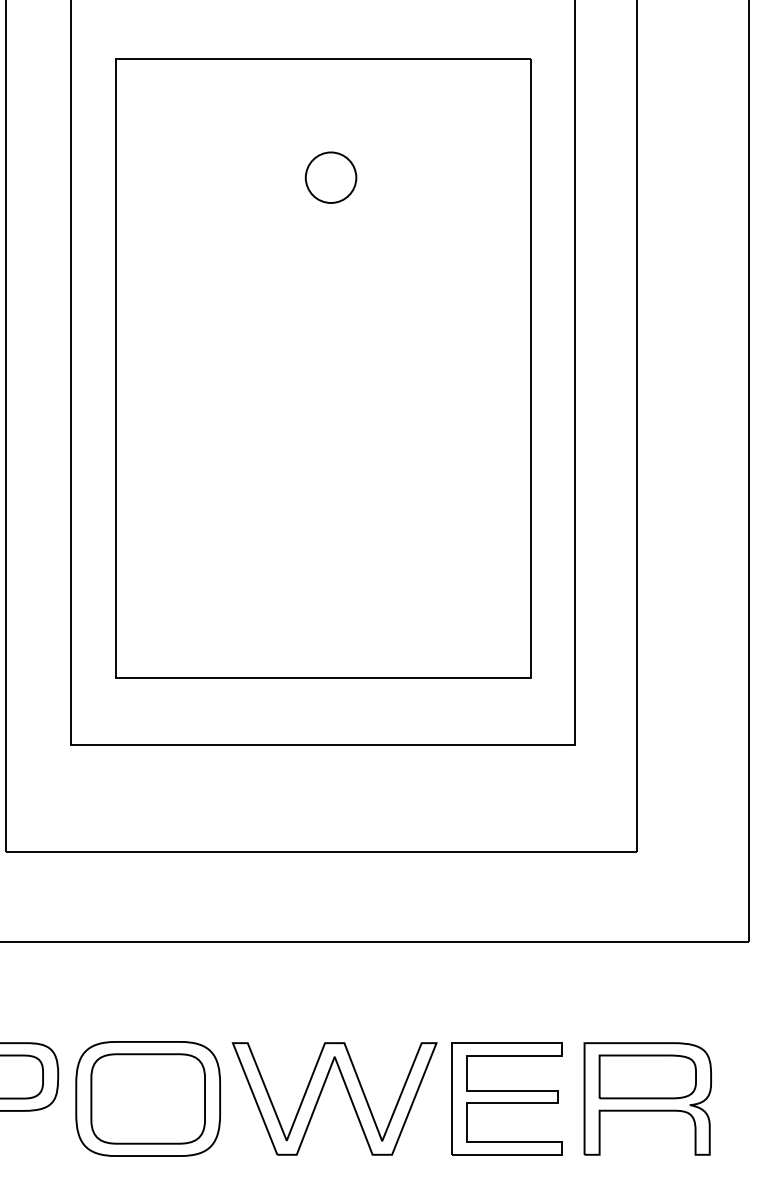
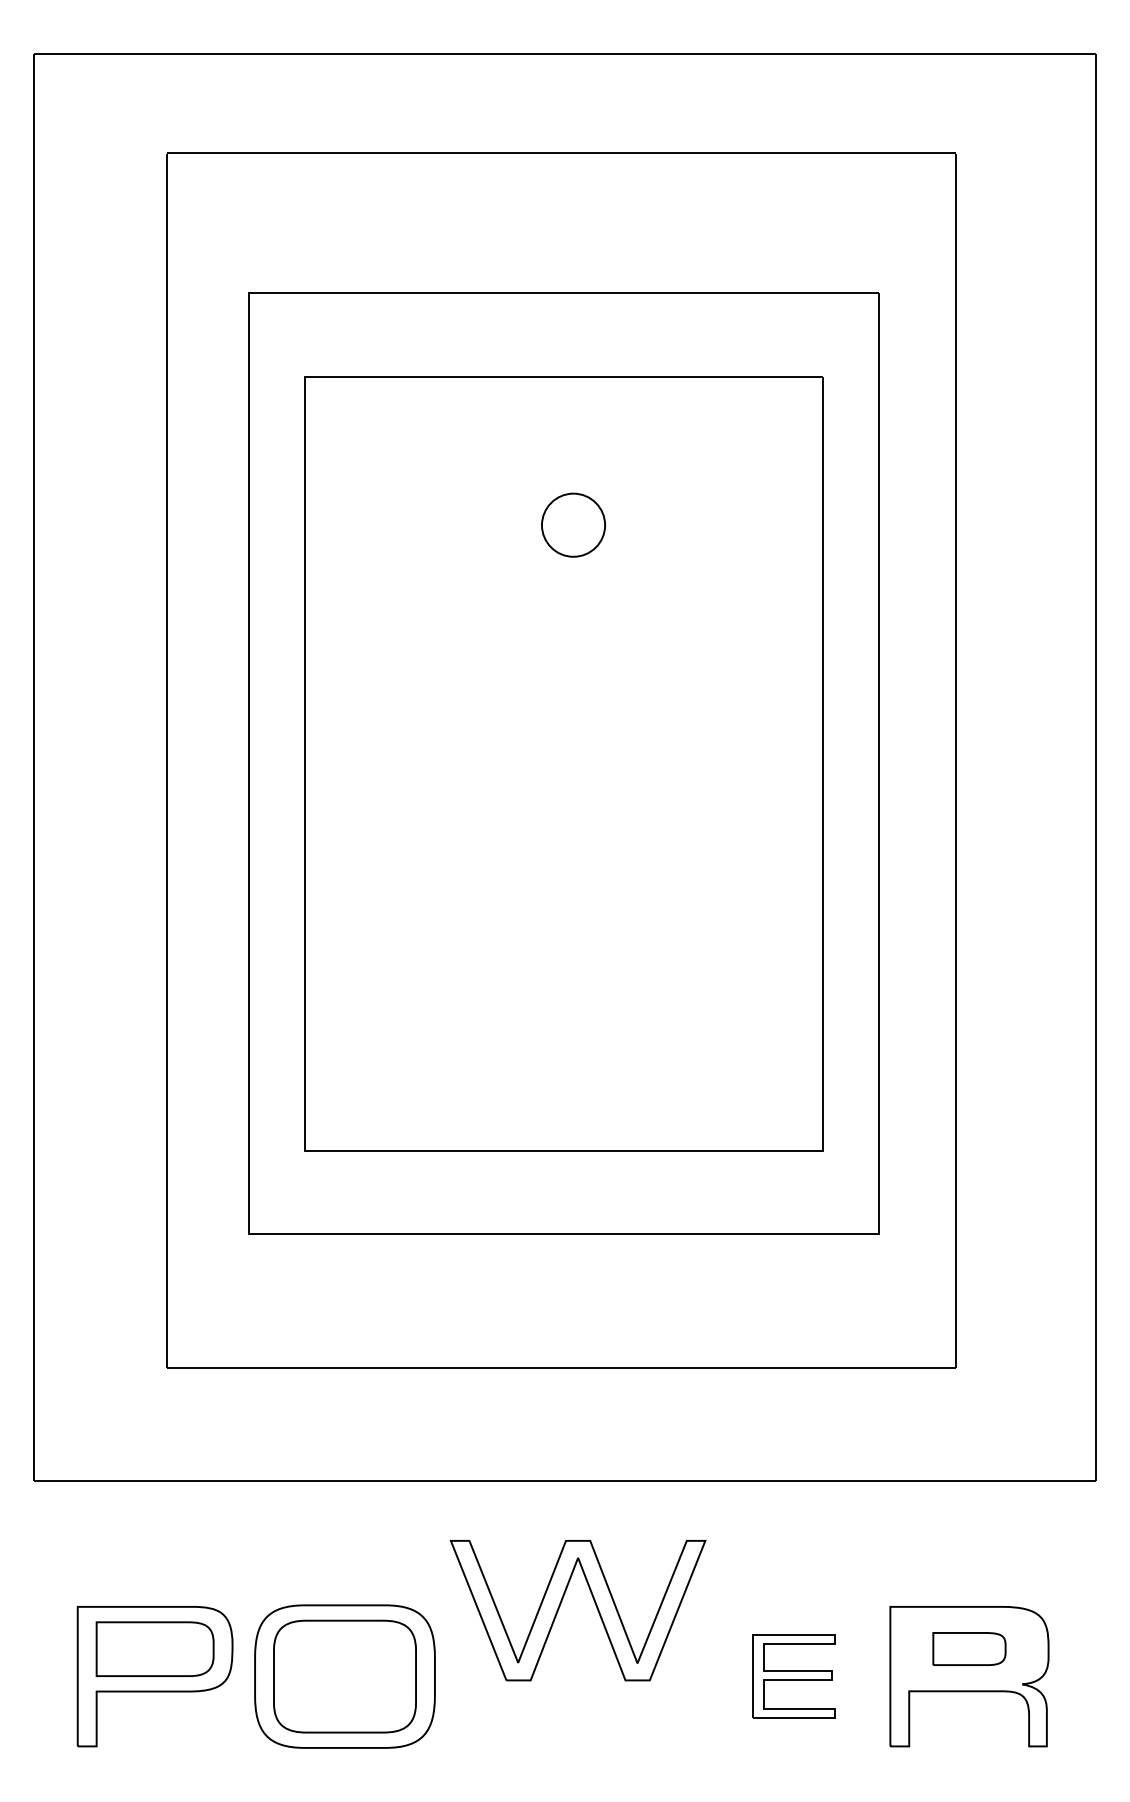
part: (647, 1076) -> (969, 1648), size x0.6
part: (321, 1094) -> (561, 1604), moved
part: (507, 1098) -> (793, 1676), size x0.6

